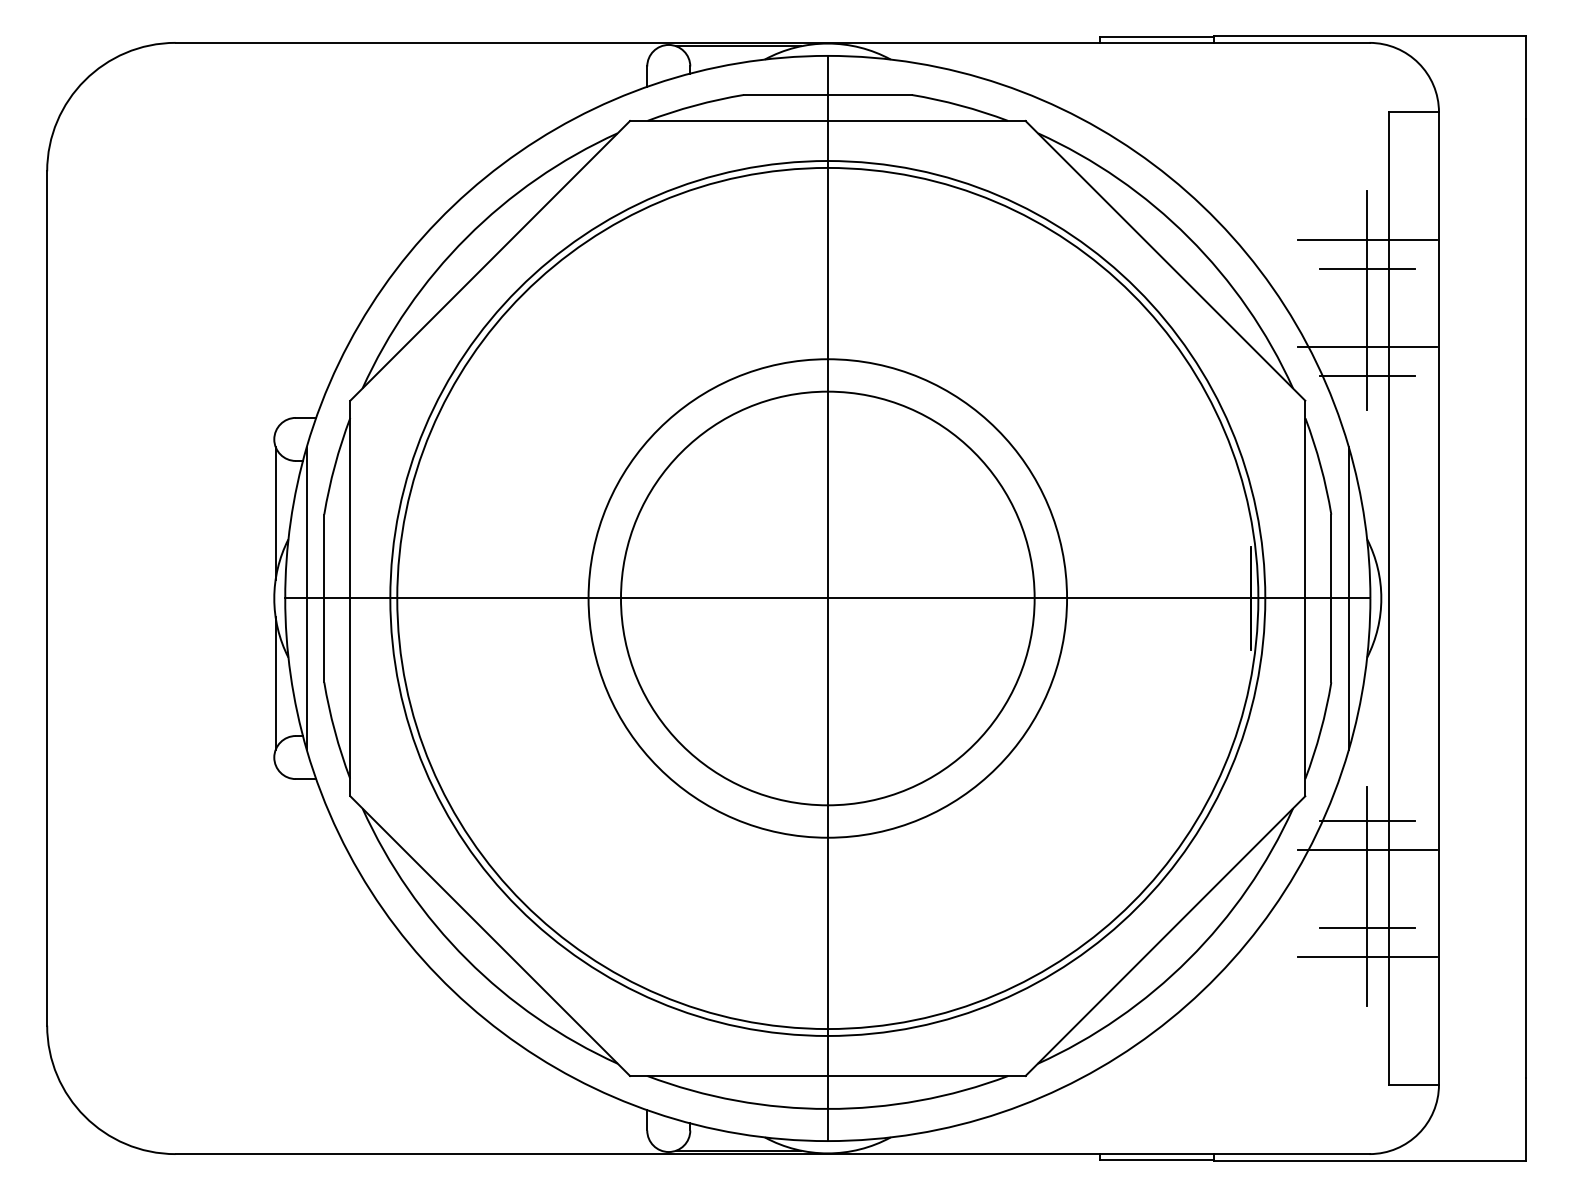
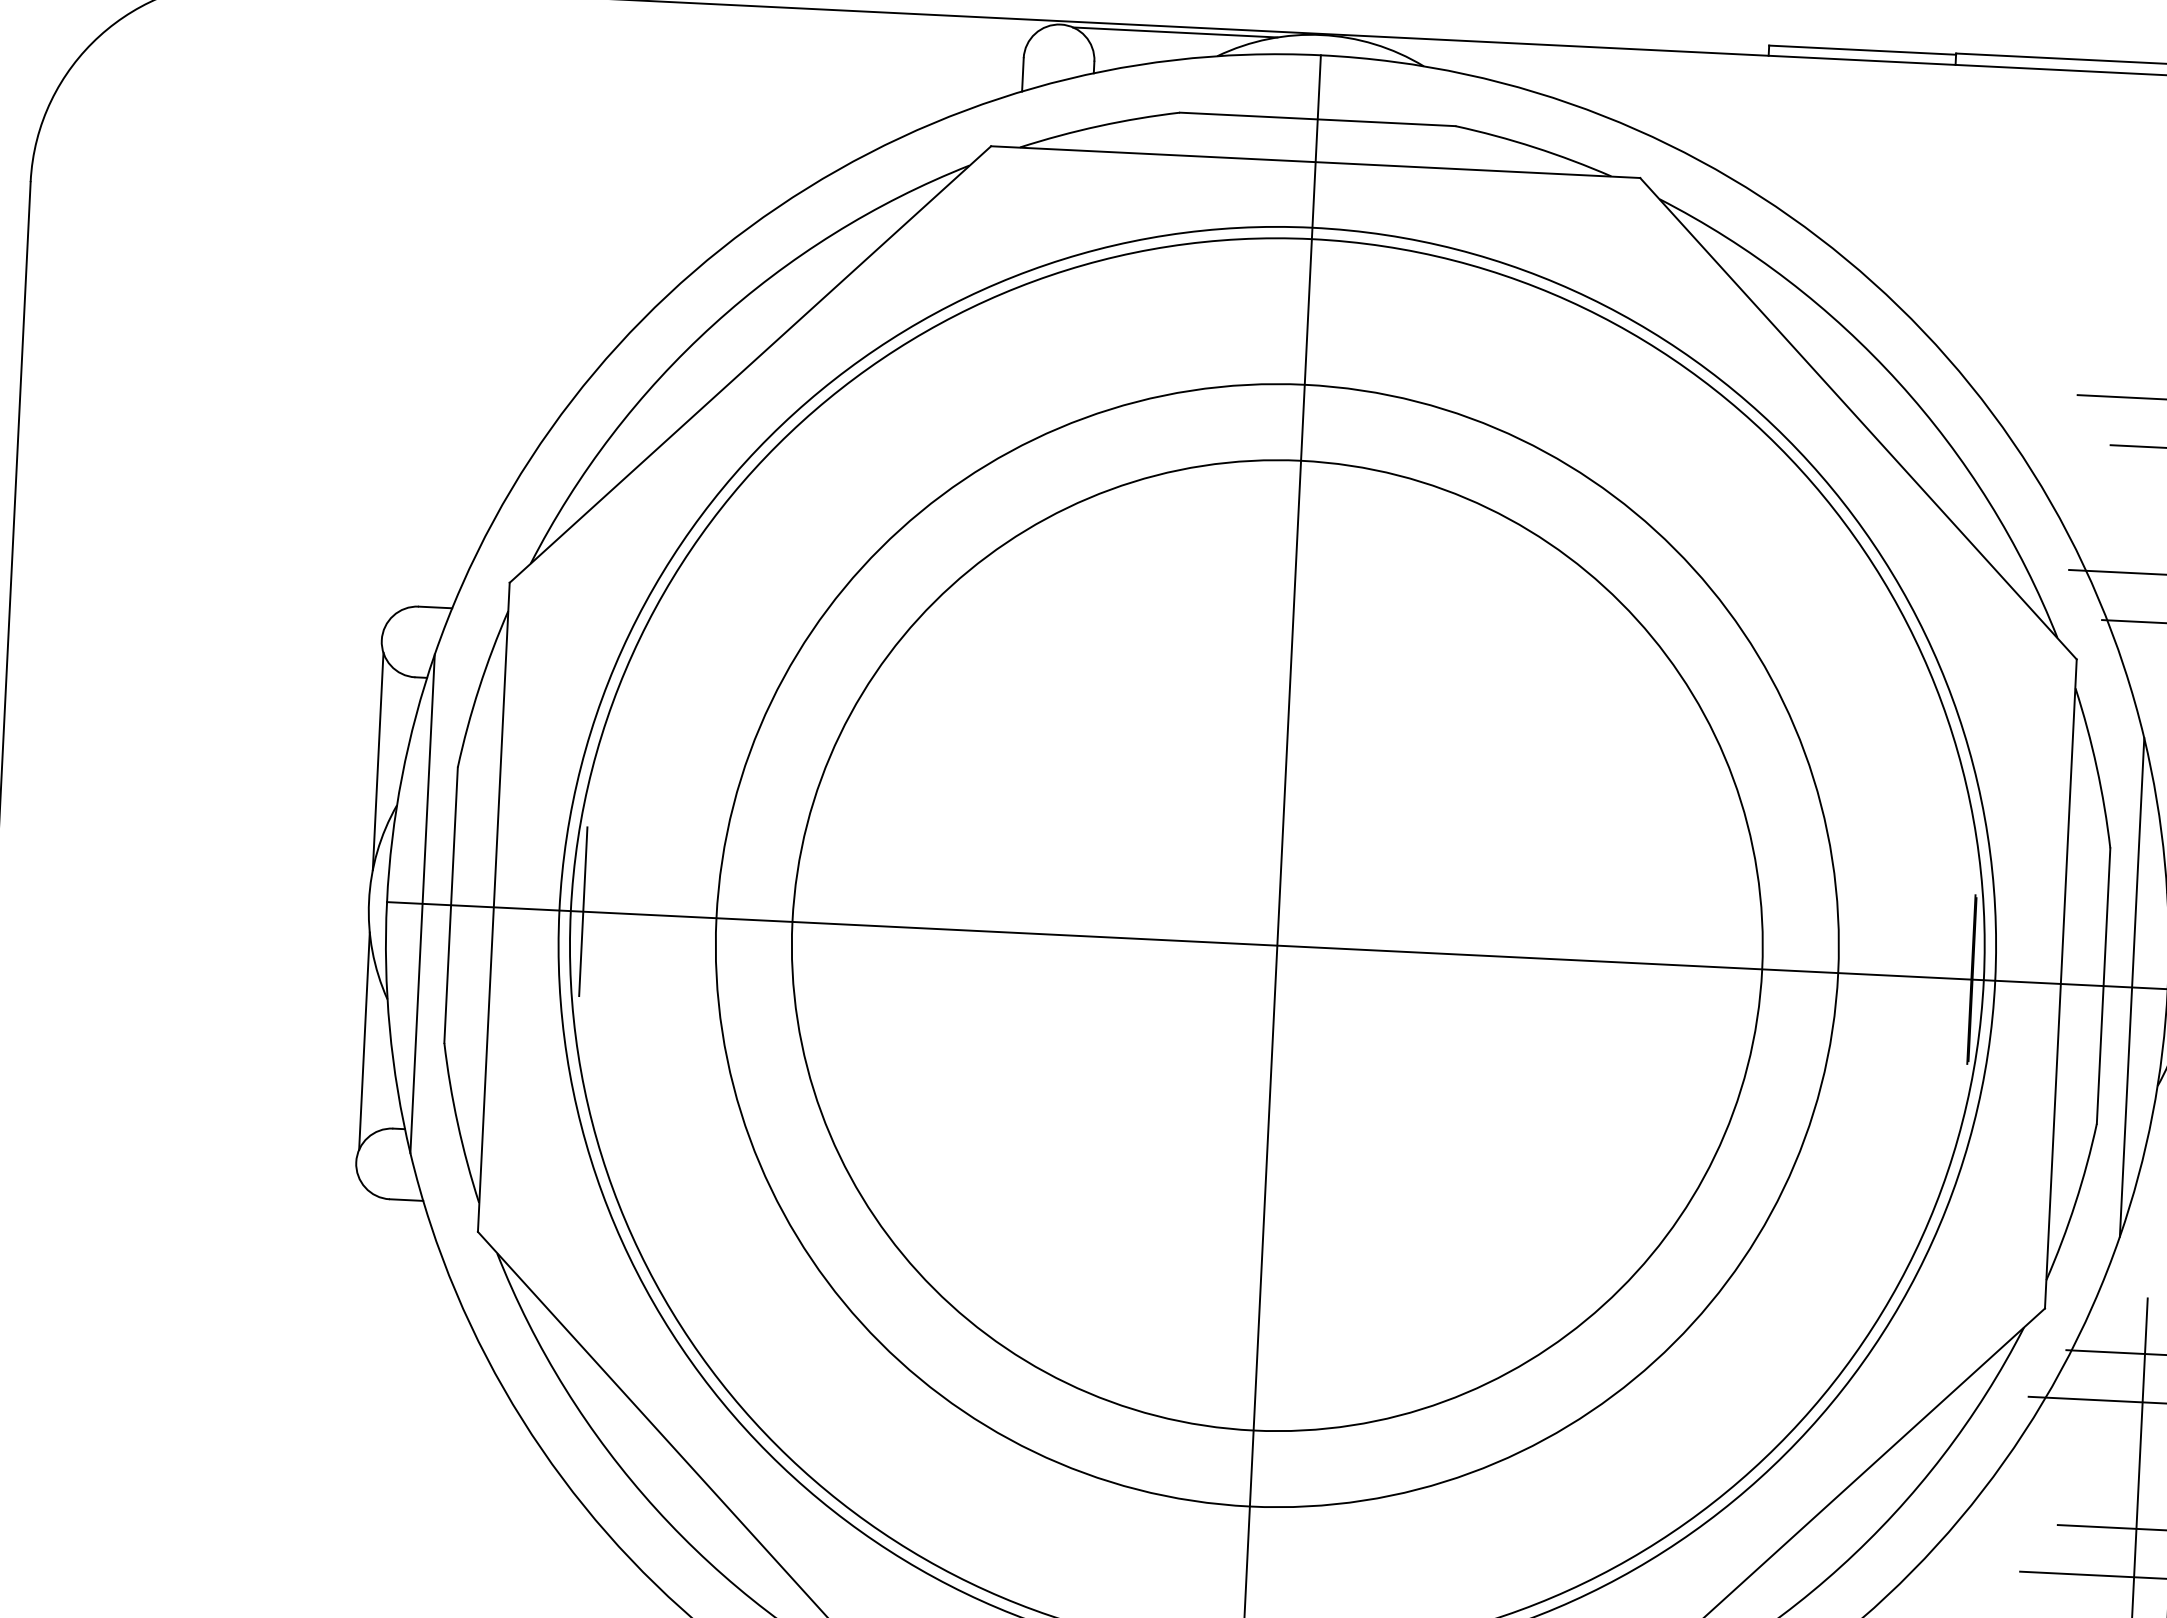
line: (404, 598) -> (582, 911), added
circle: (827, 598) -> (1276, 945), size x1.43
circle: (827, 598) -> (1276, 945), size x1.43

